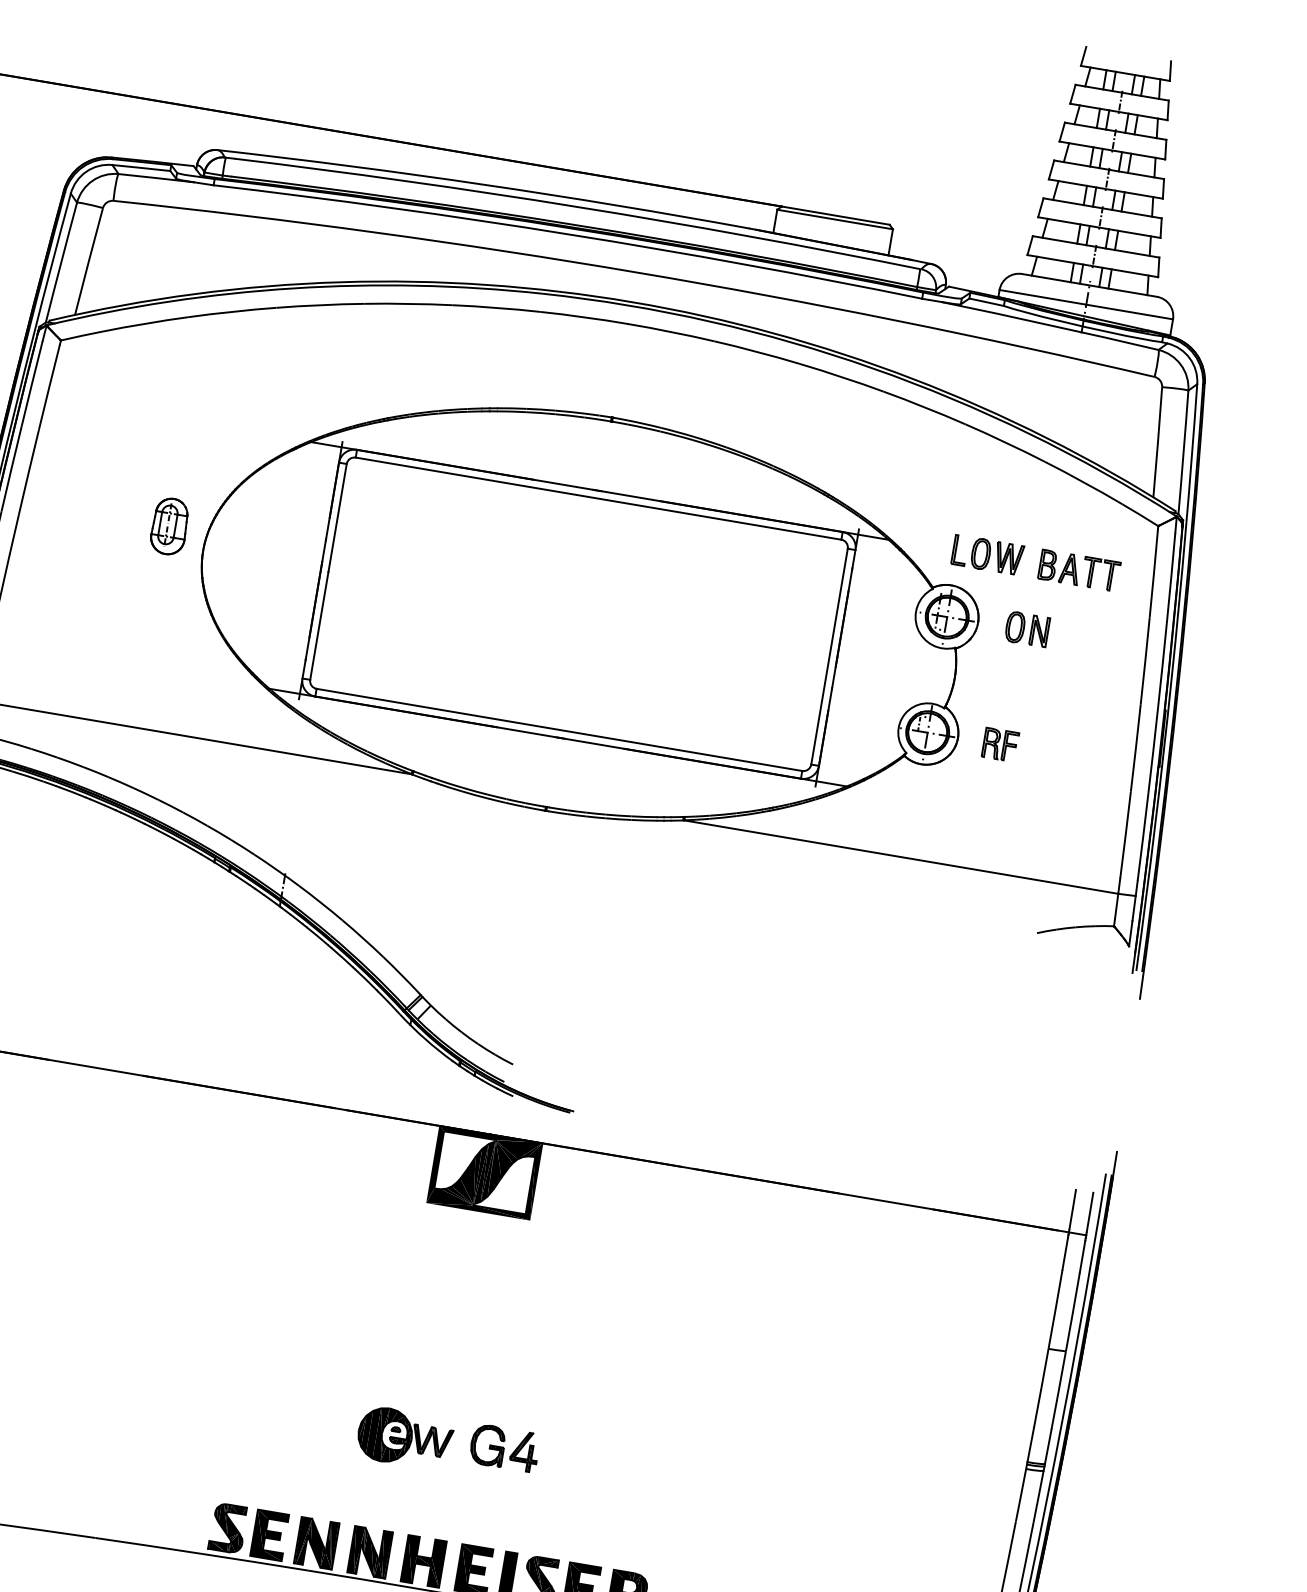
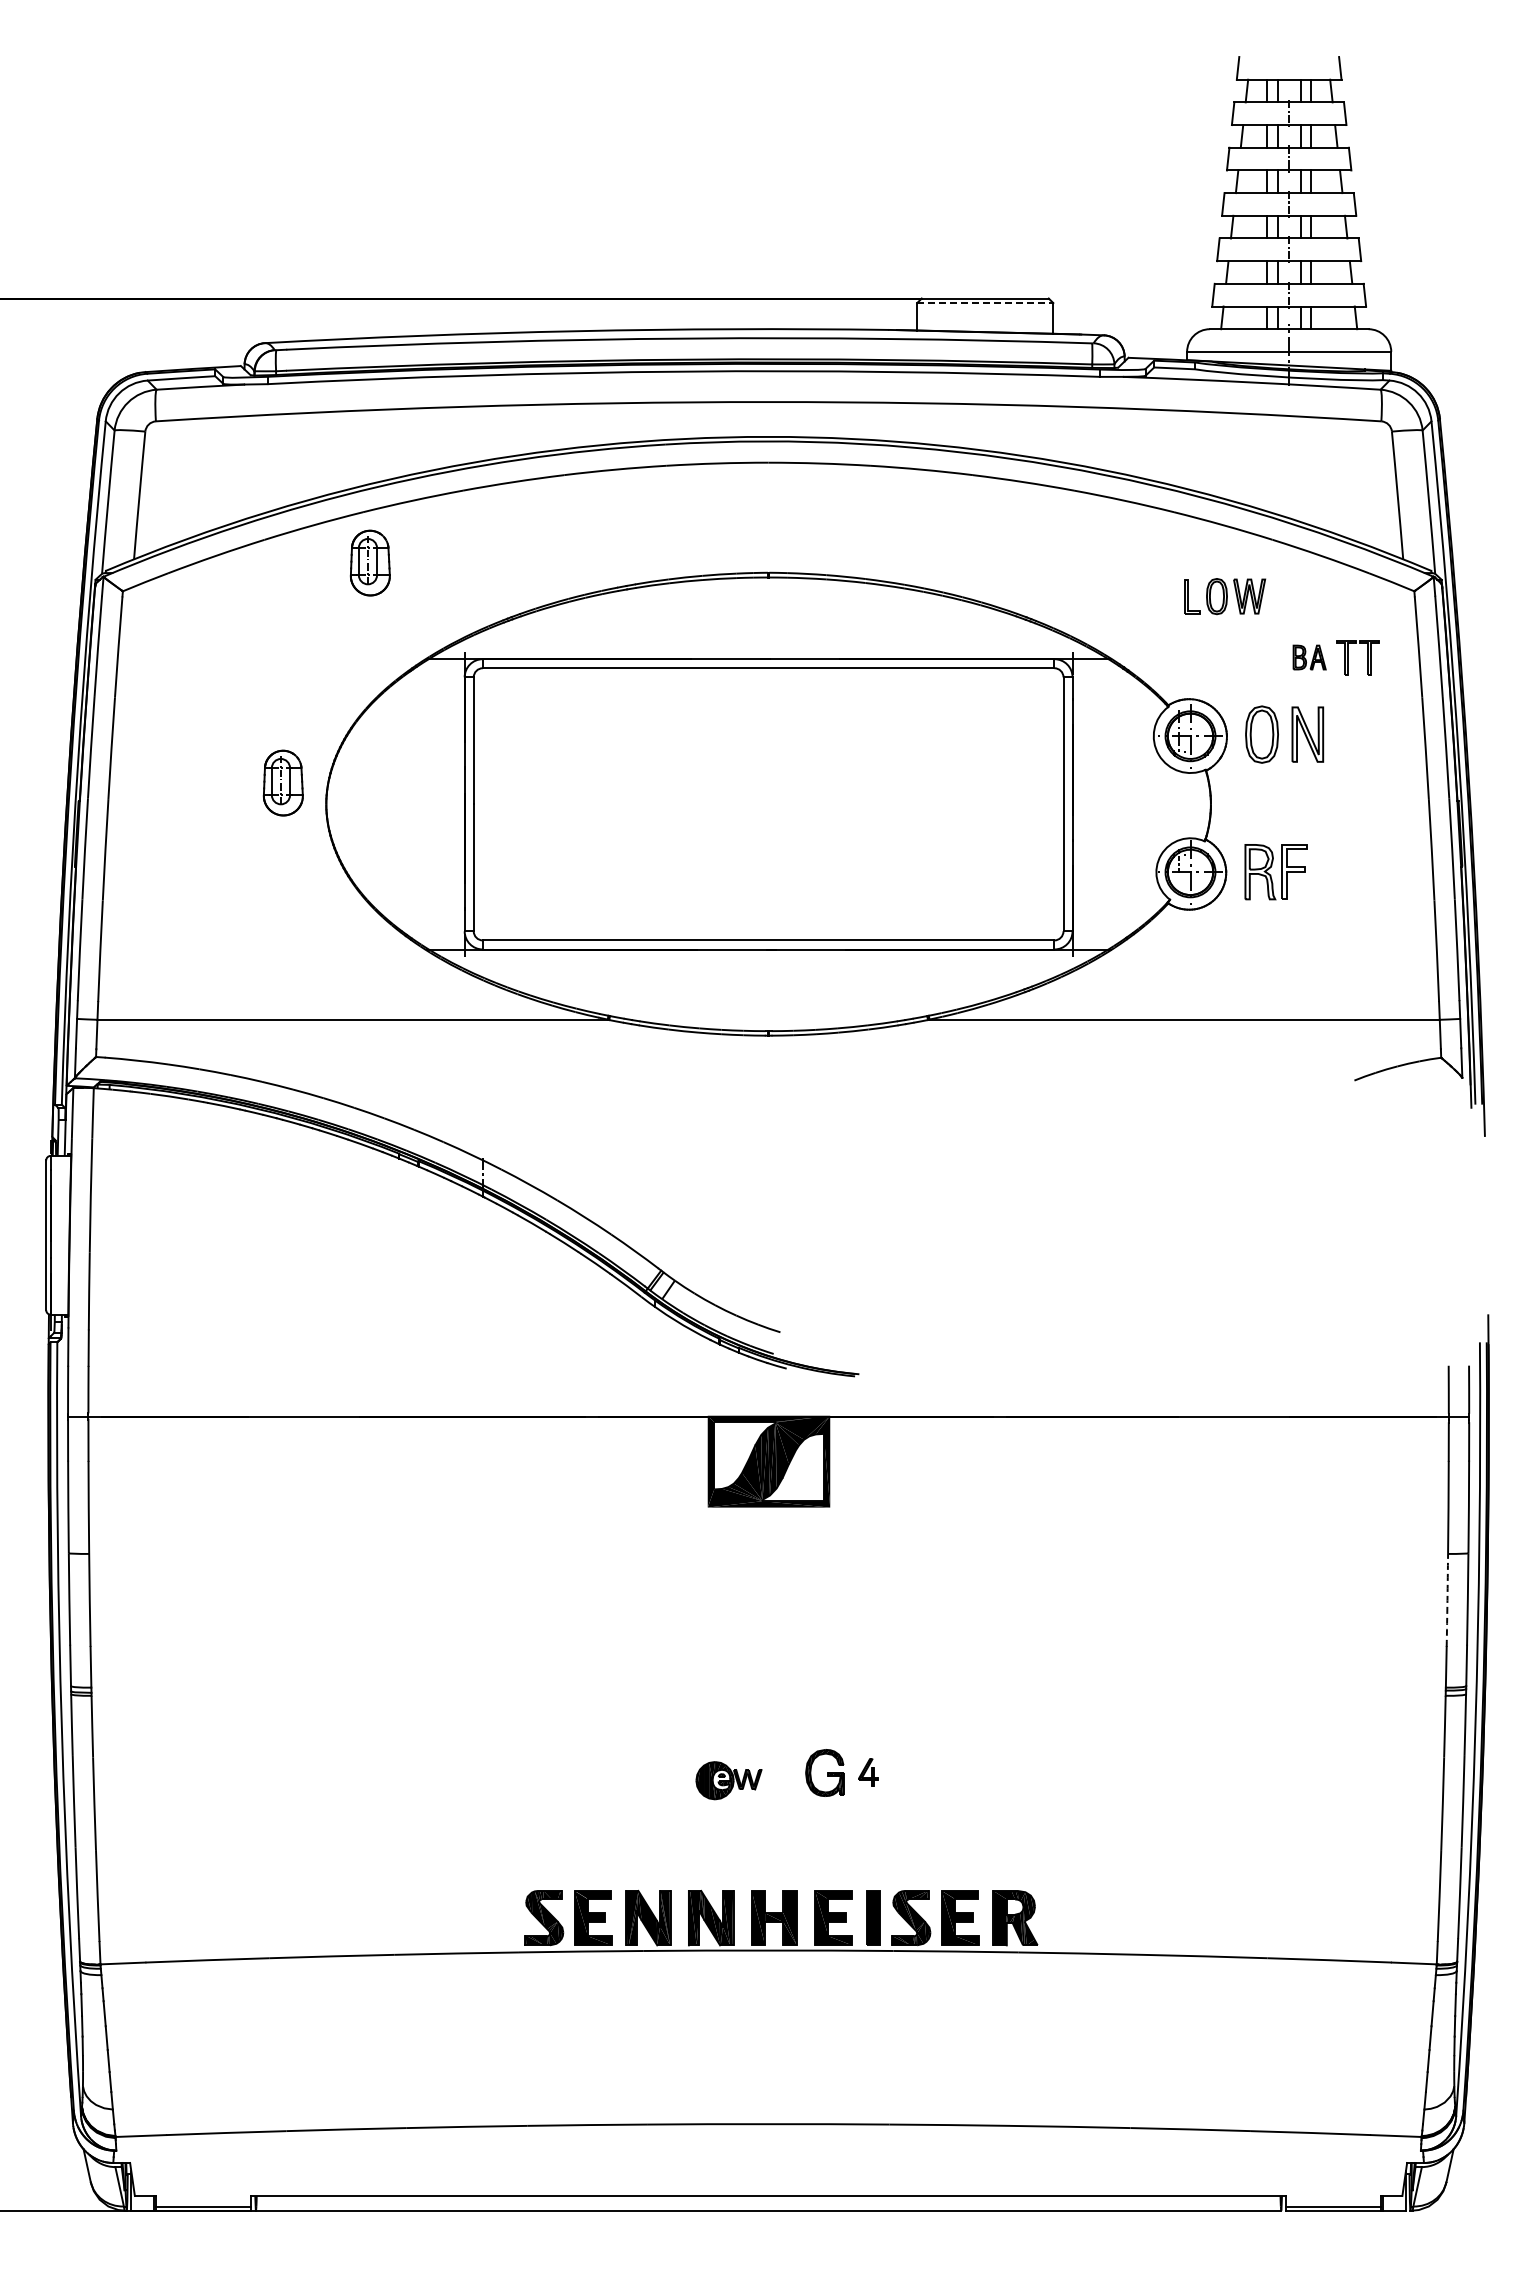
line: (835, 219) -> (985, 303), solid -> dashed
part: (274, 351) -> (369, 562), added
part: (988, 555) -> (1225, 596), moved
part: (1059, 567) -> (1309, 657), size x0.7
part: (1027, 629) -> (1284, 734), size x1.6
part: (999, 745) -> (1275, 872), size x1.6
arc: (1041, 1388) -> (1447, 1600), solid -> dashed
part: (404, 1437) -> (728, 1780), size x0.6
part: (524, 1451) -> (868, 1772), size x0.6

